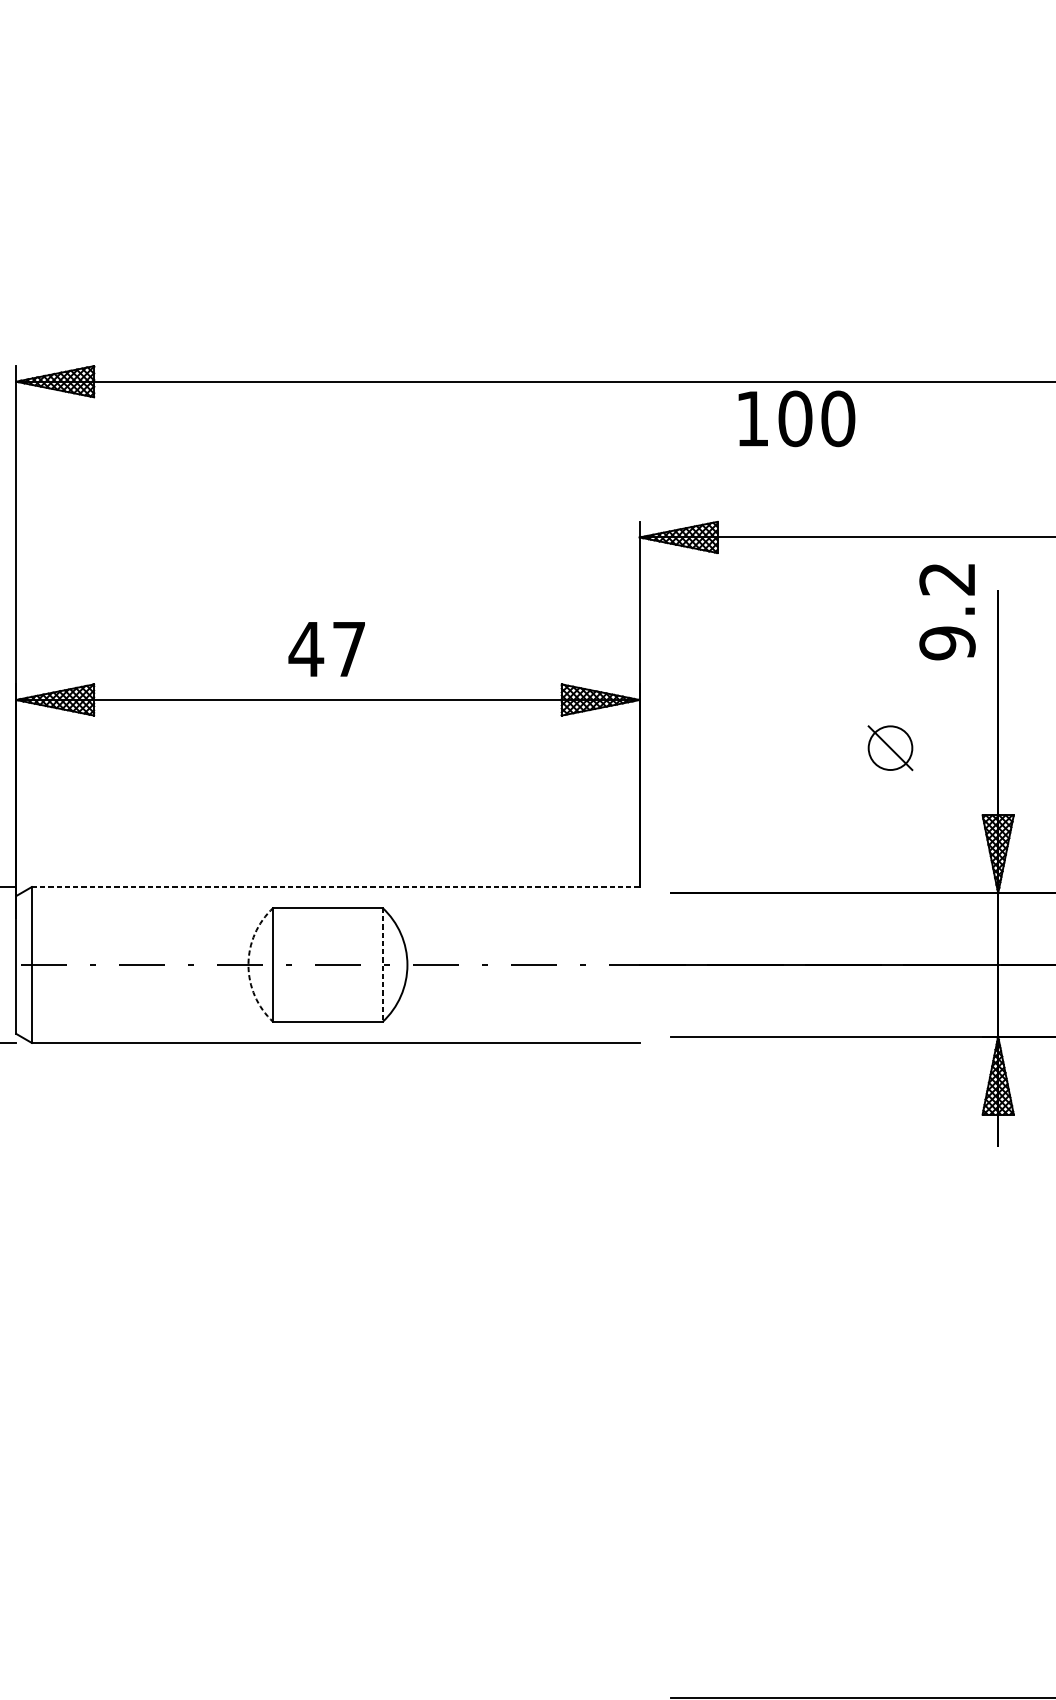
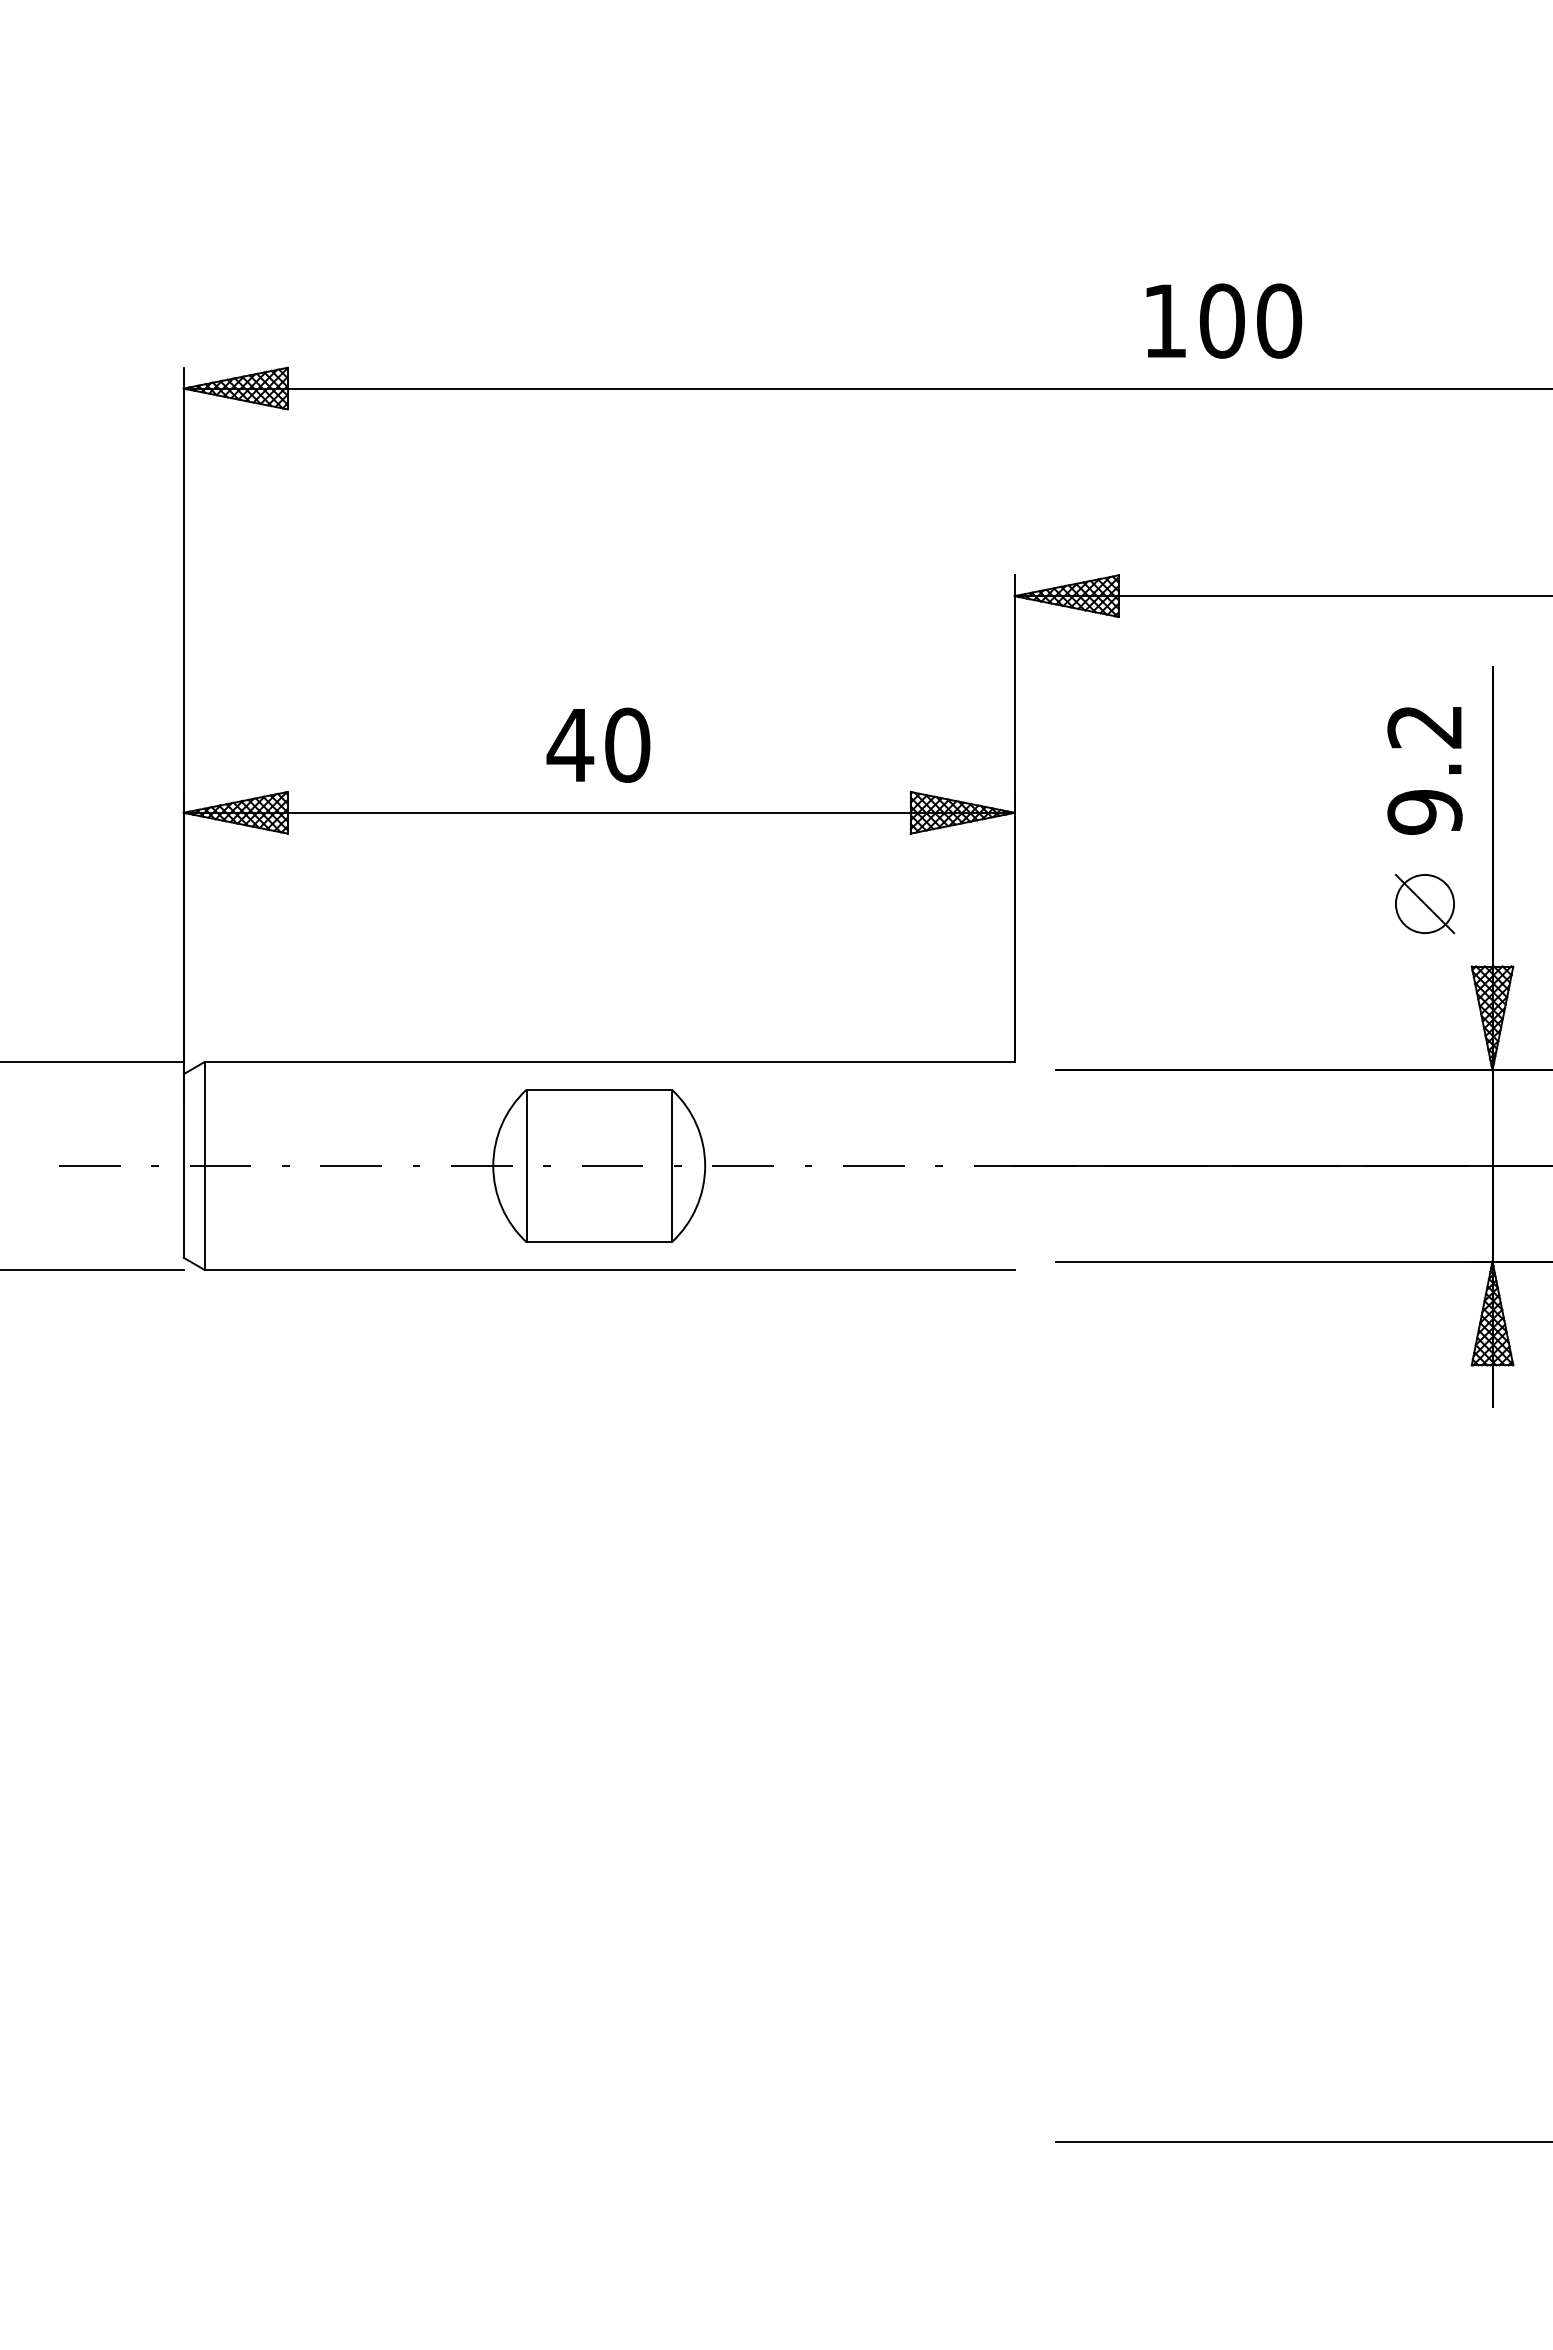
text: (797, 418) -> (1224, 320), moved
text: (947, 611) -> (1424, 770), moved
text: (349, 648) -> (627, 744), 47 -> 40
part: (890, 748) -> (1425, 904), moved
line: (335, 887) -> (609, 1062), dashed -> solid
arc: (248, 965) -> (493, 1166), dashed -> solid
line: (382, 965) -> (671, 1166), dashed -> solid

